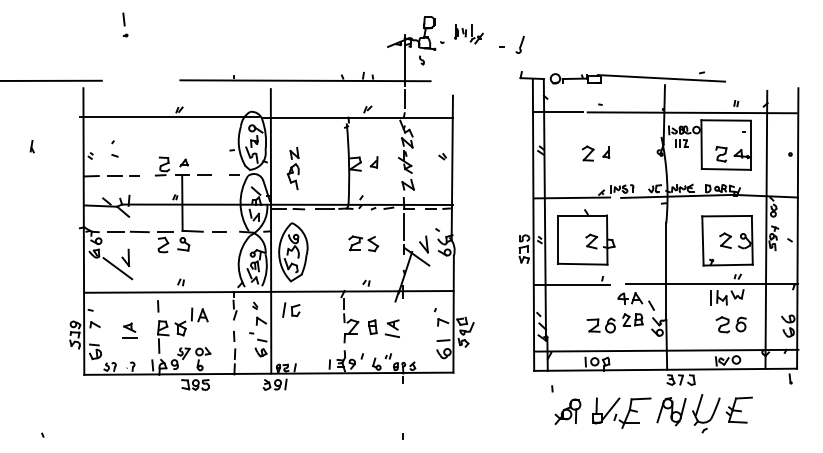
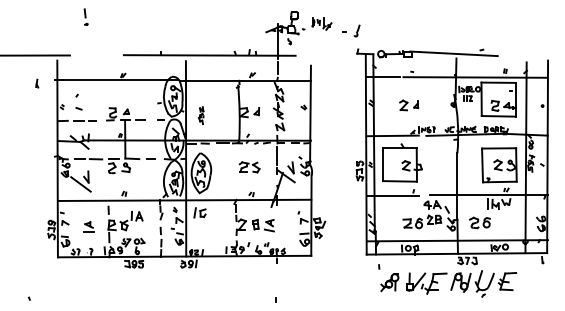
part: (32, 146) -> (37, 83), moved
part: (114, 149) -> (78, 102), size x1.4
part: (292, 168) -> (200, 115), size x0.6
part: (730, 324) -> (479, 222), moved

